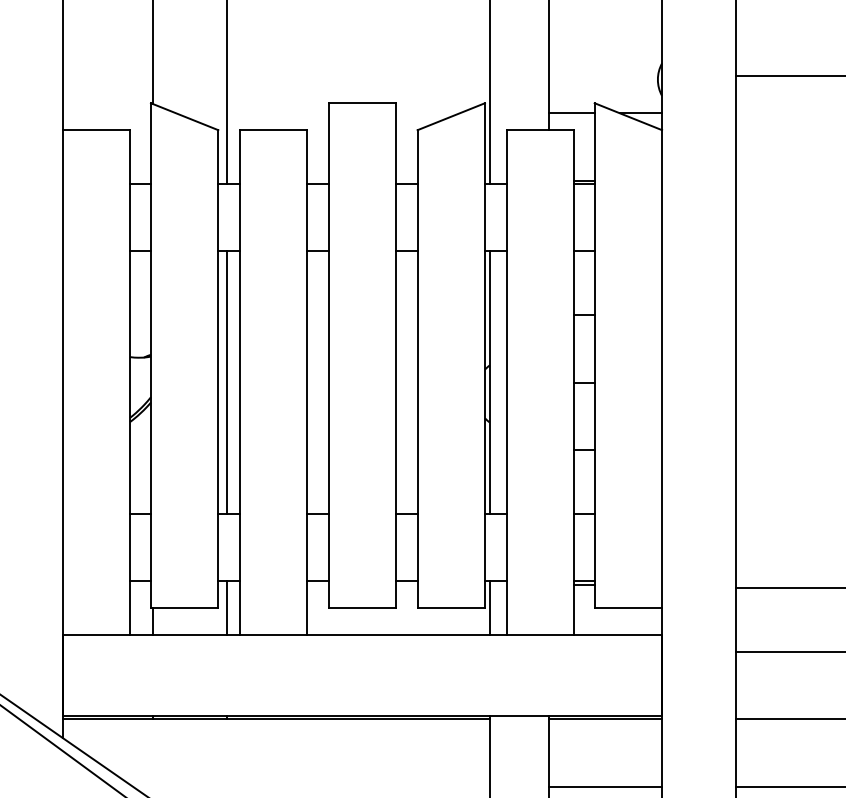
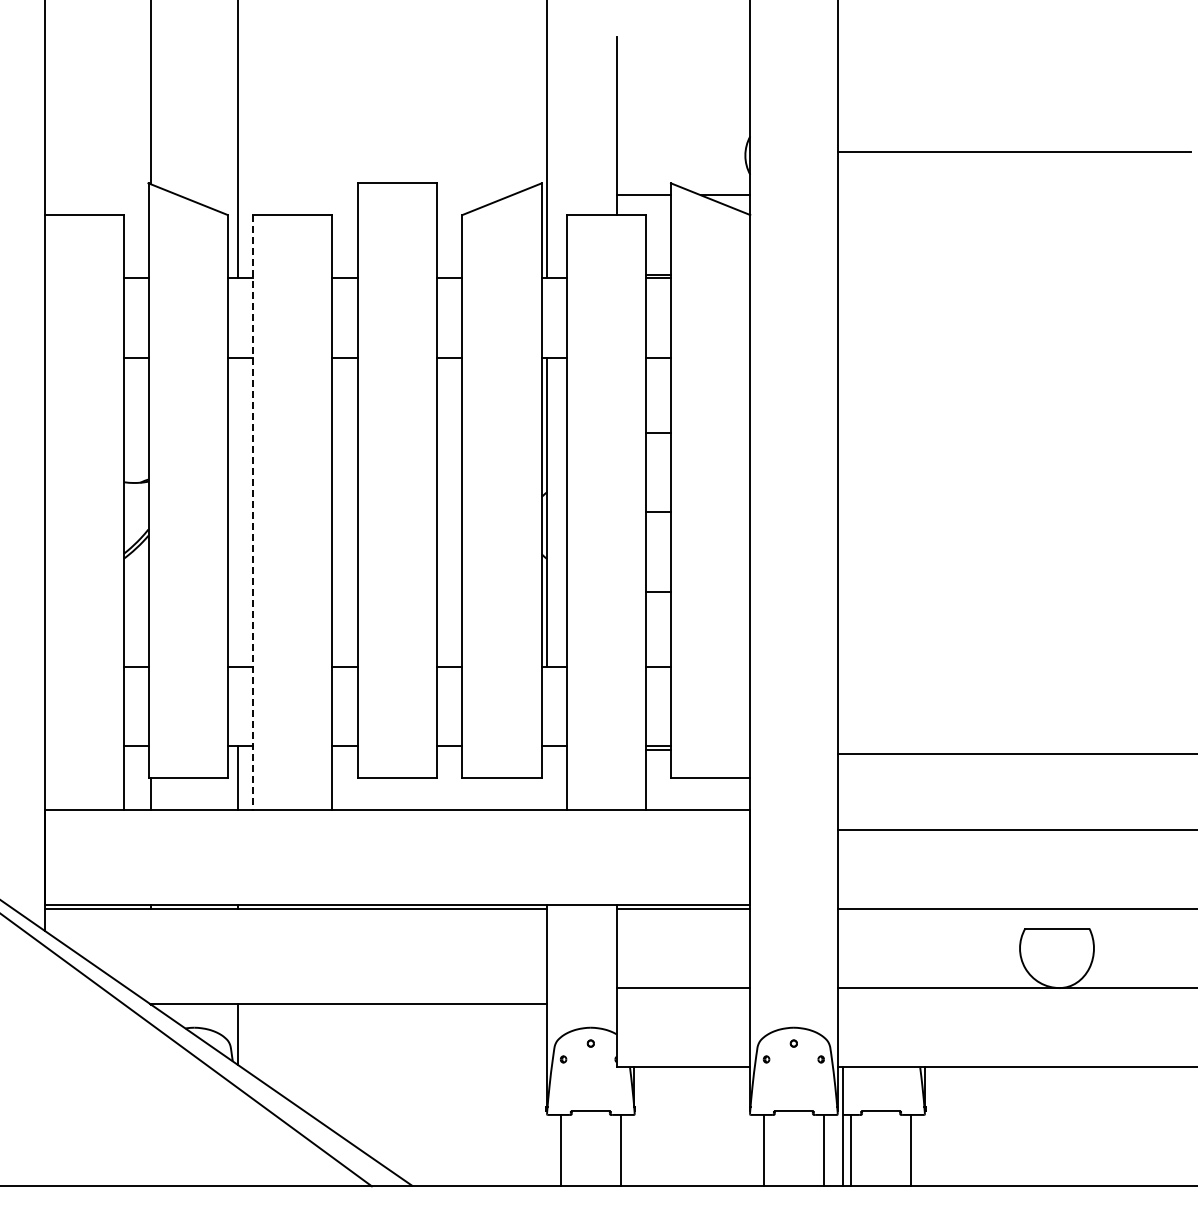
line: (227, 381) -> (238, 511), removed
line: (240, 382) -> (253, 512), solid -> dashed
line: (489, 607) -> (547, 777), removed

